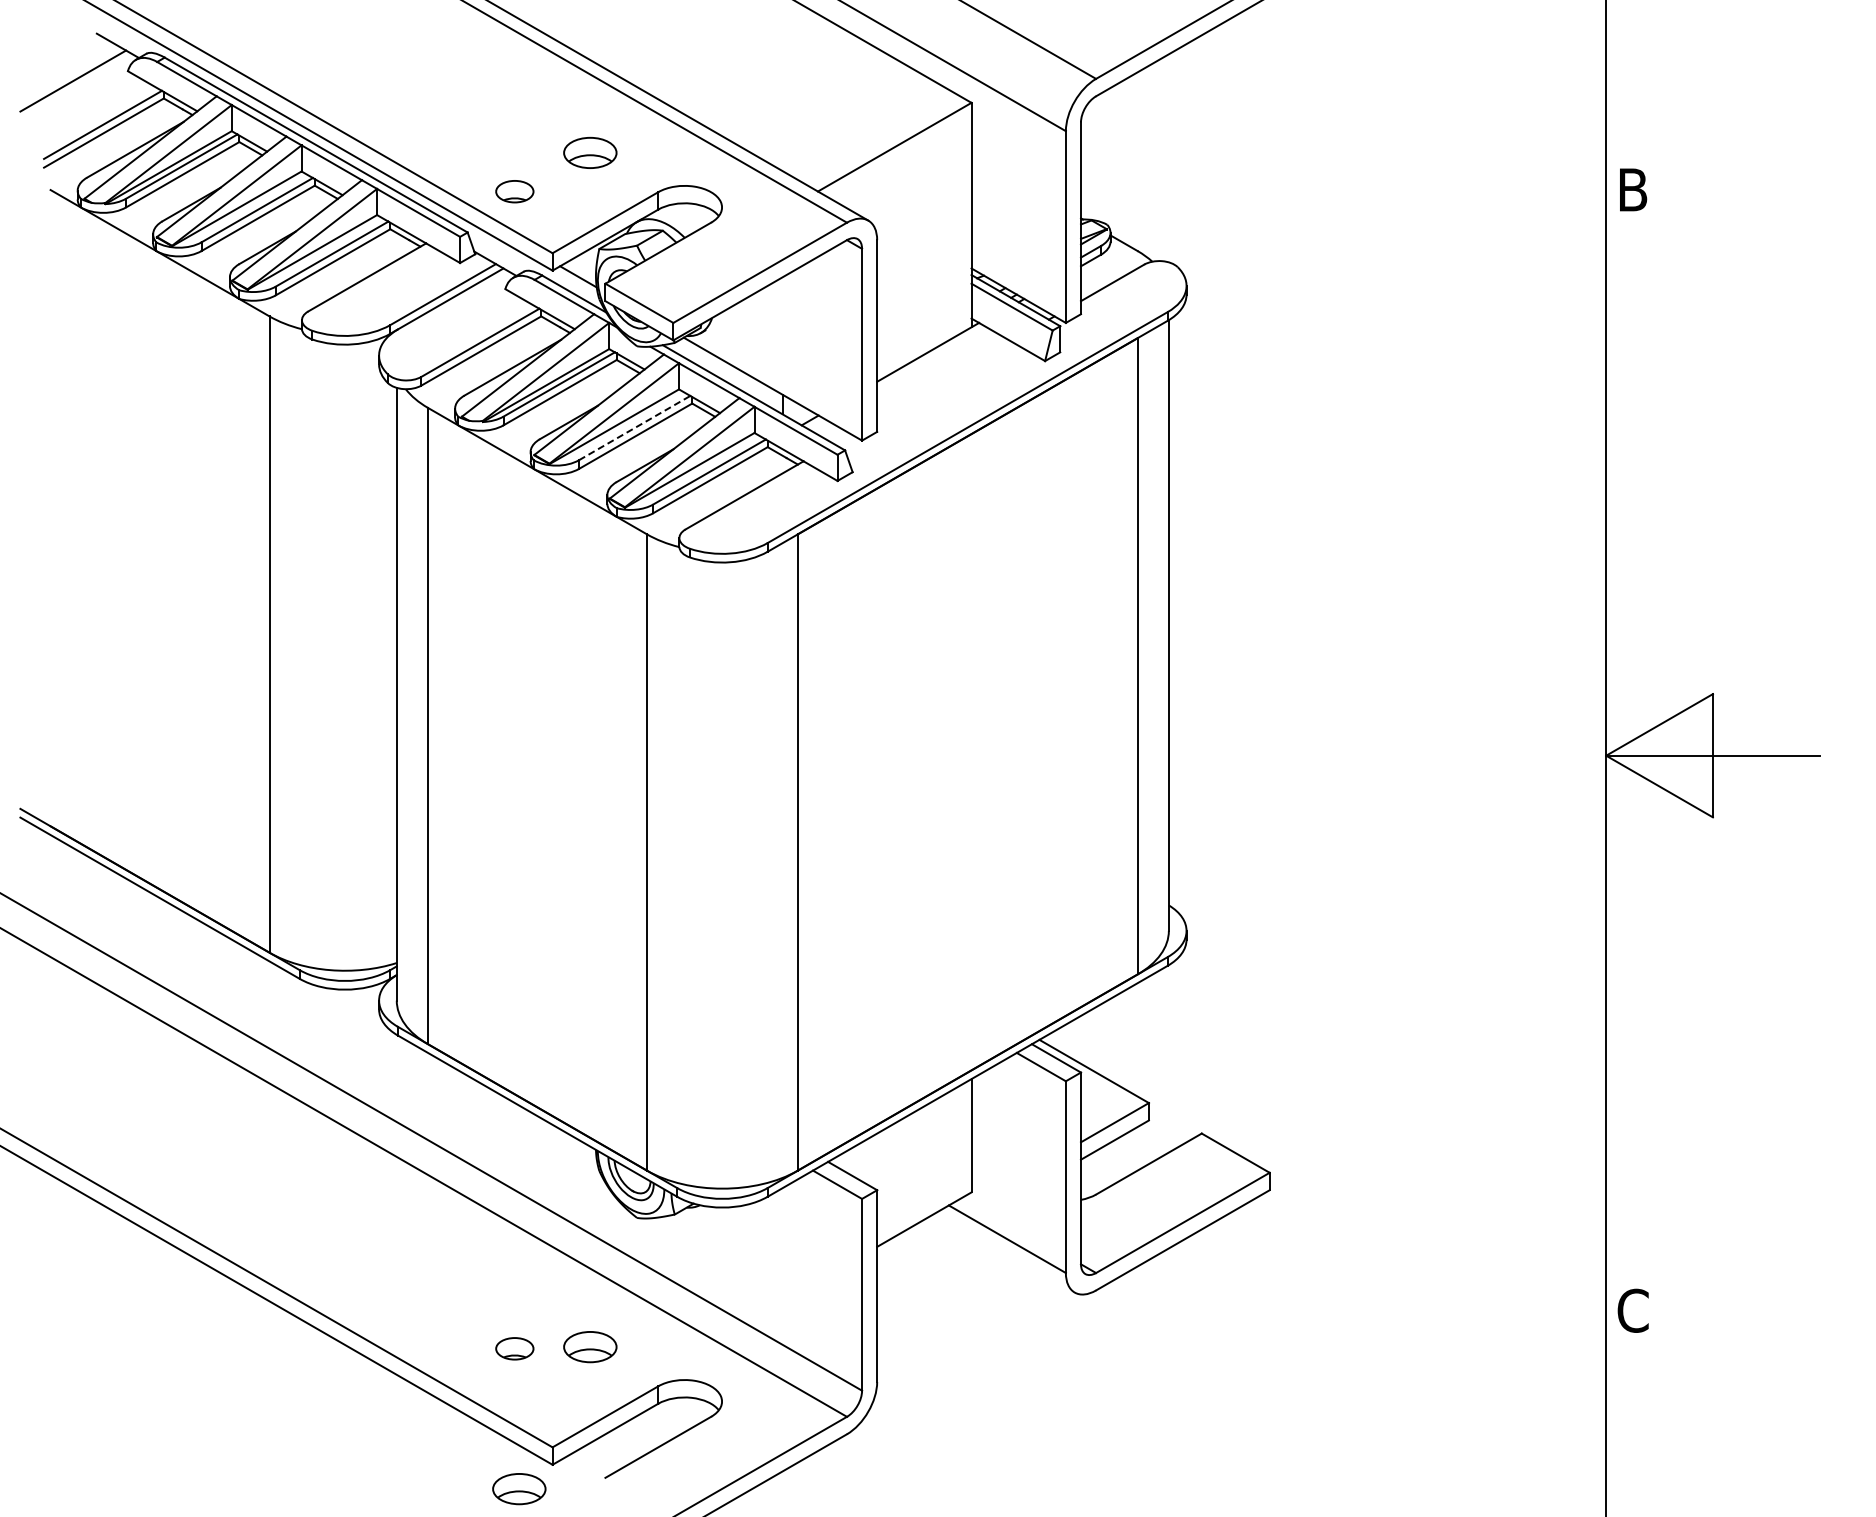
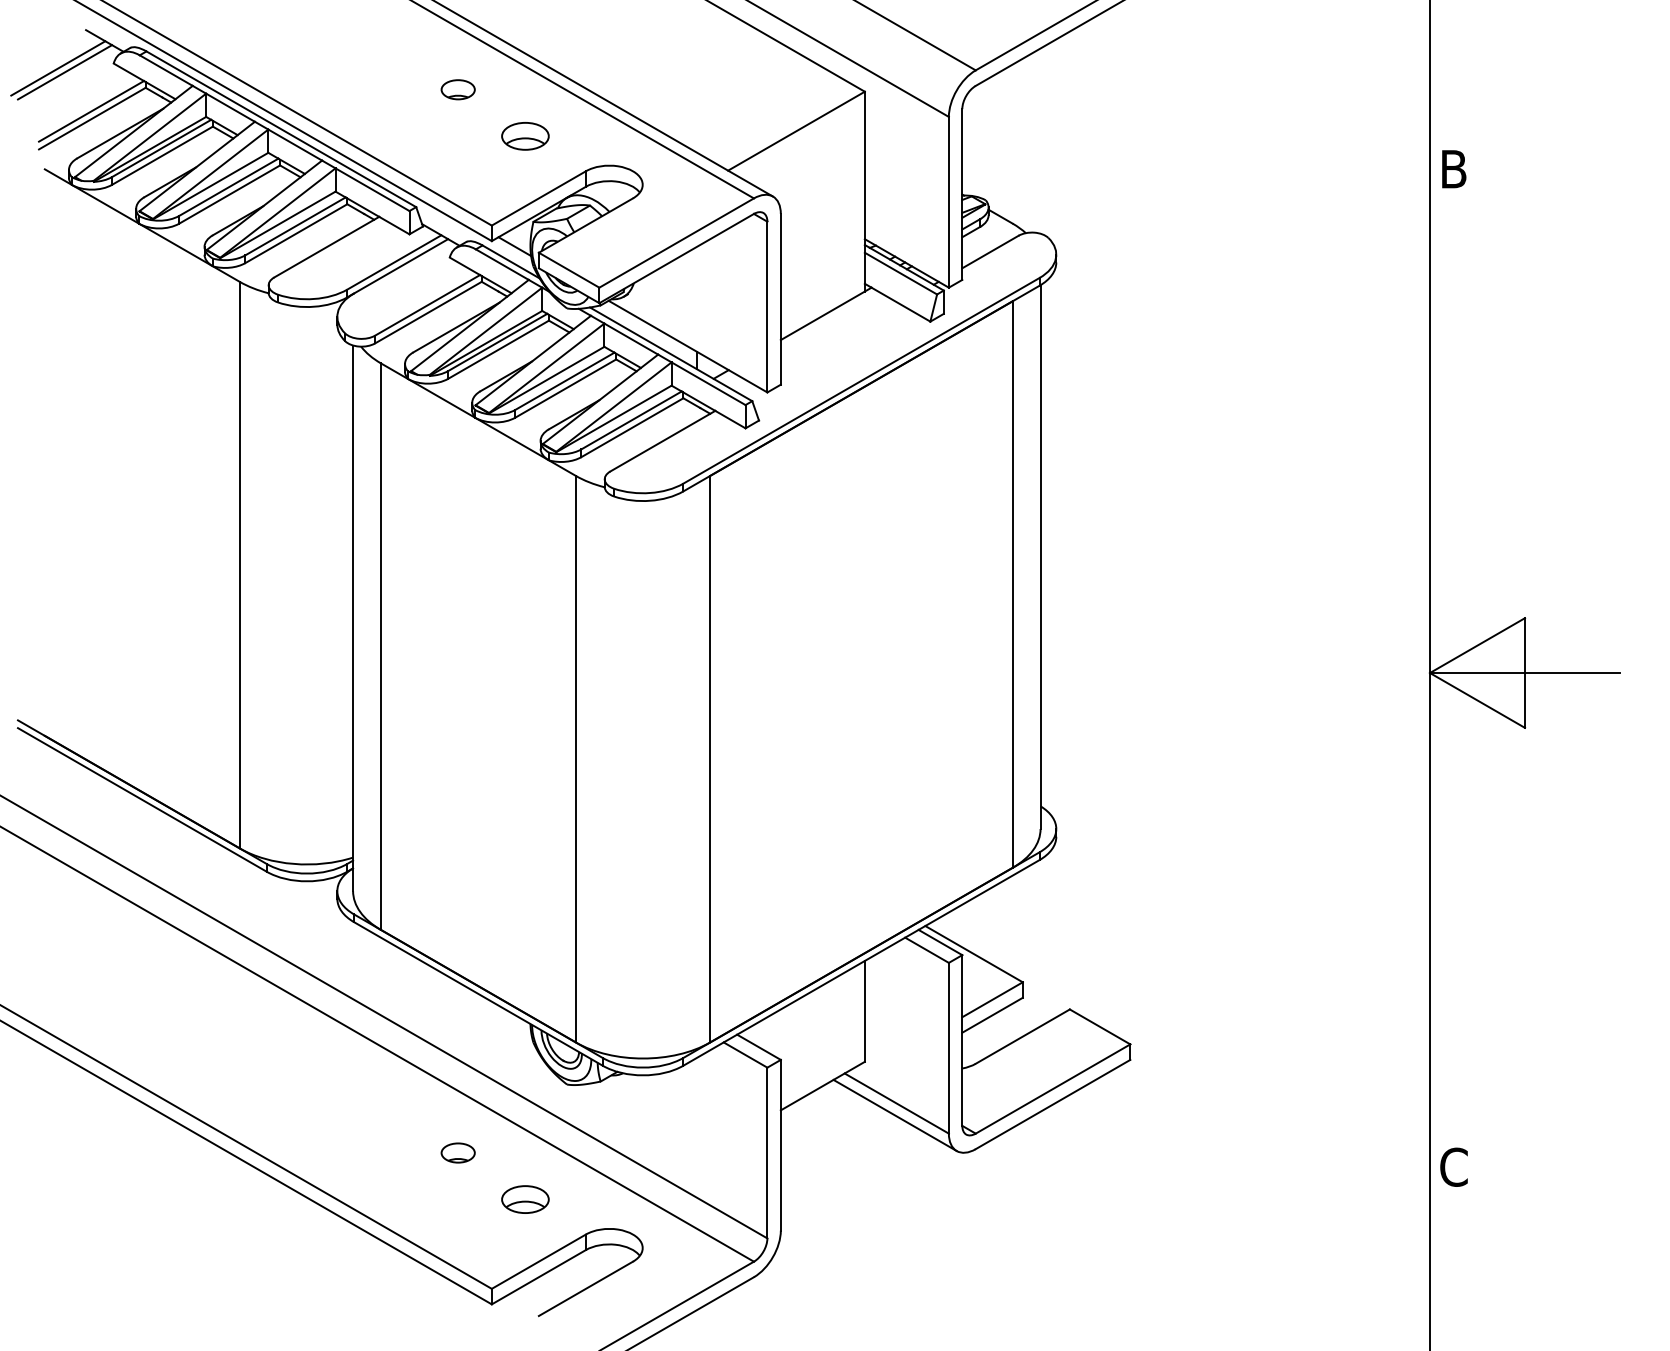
line: (65, 76) -> (58, 68), added
part: (514, 191) -> (457, 89), moved
line: (635, 427) -> (565, 380), dashed -> solid
line: (1005, 1252) -> (895, 1115), added
part: (514, 1348) -> (457, 1152), moved
part: (519, 1489) -> (462, 1326), removed

